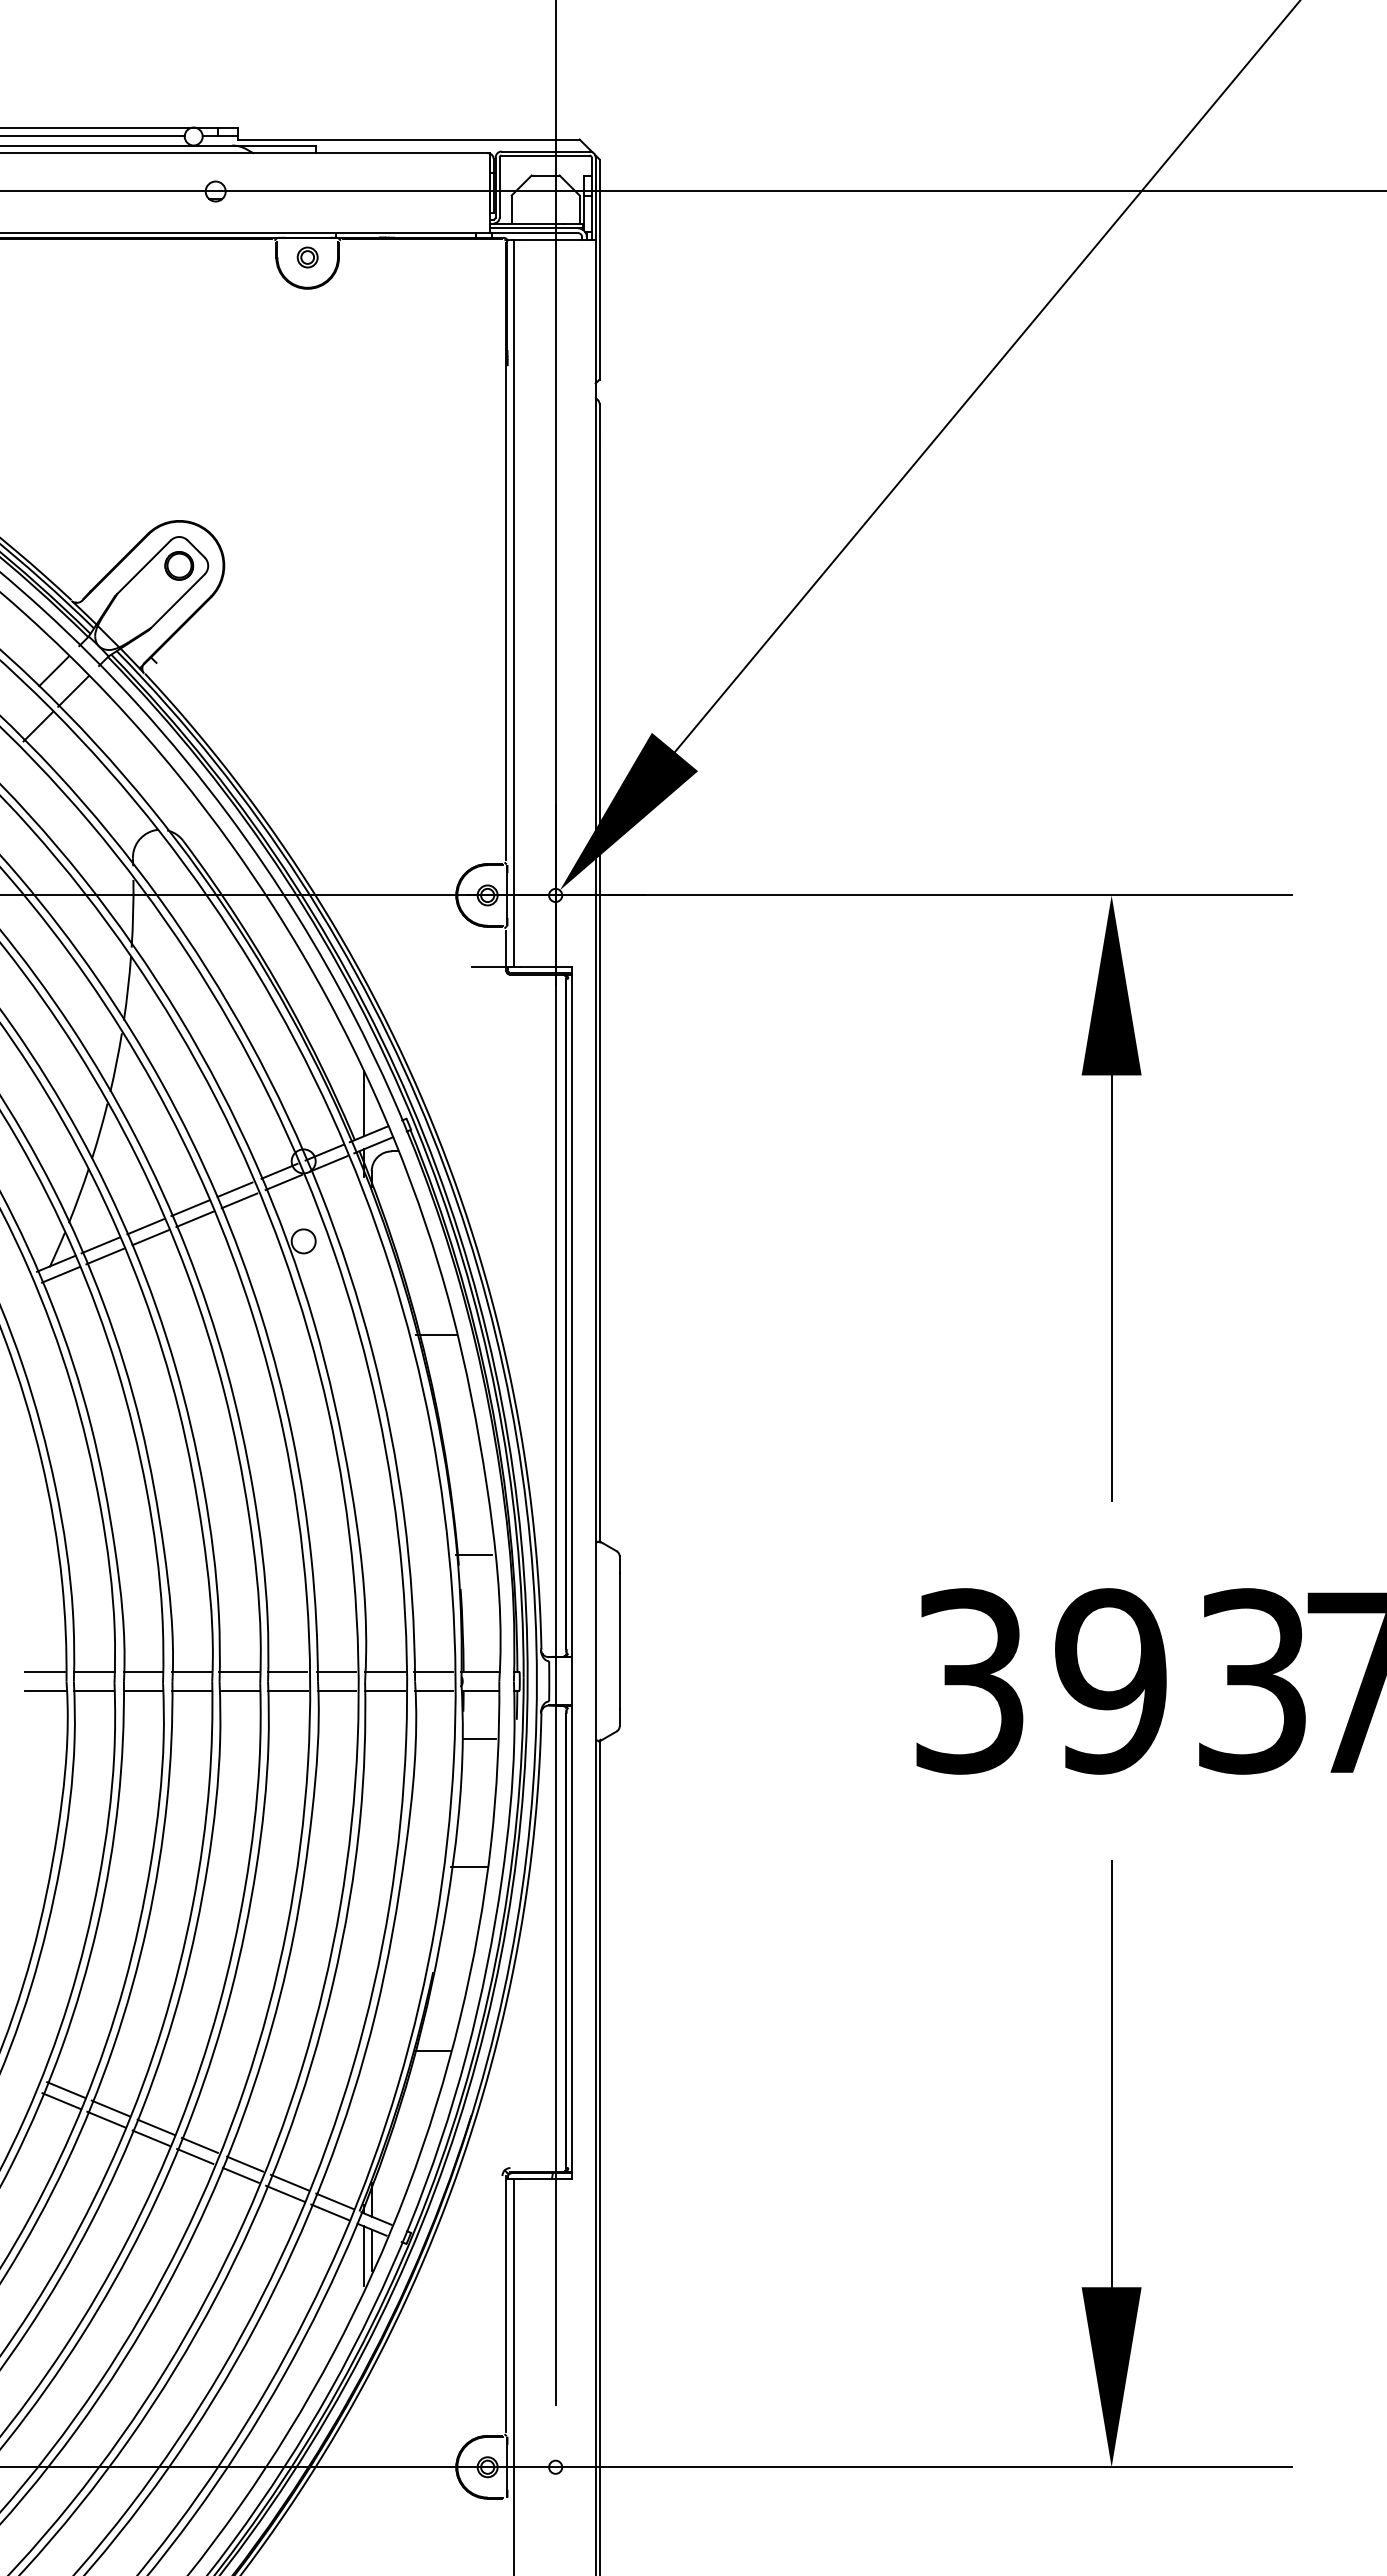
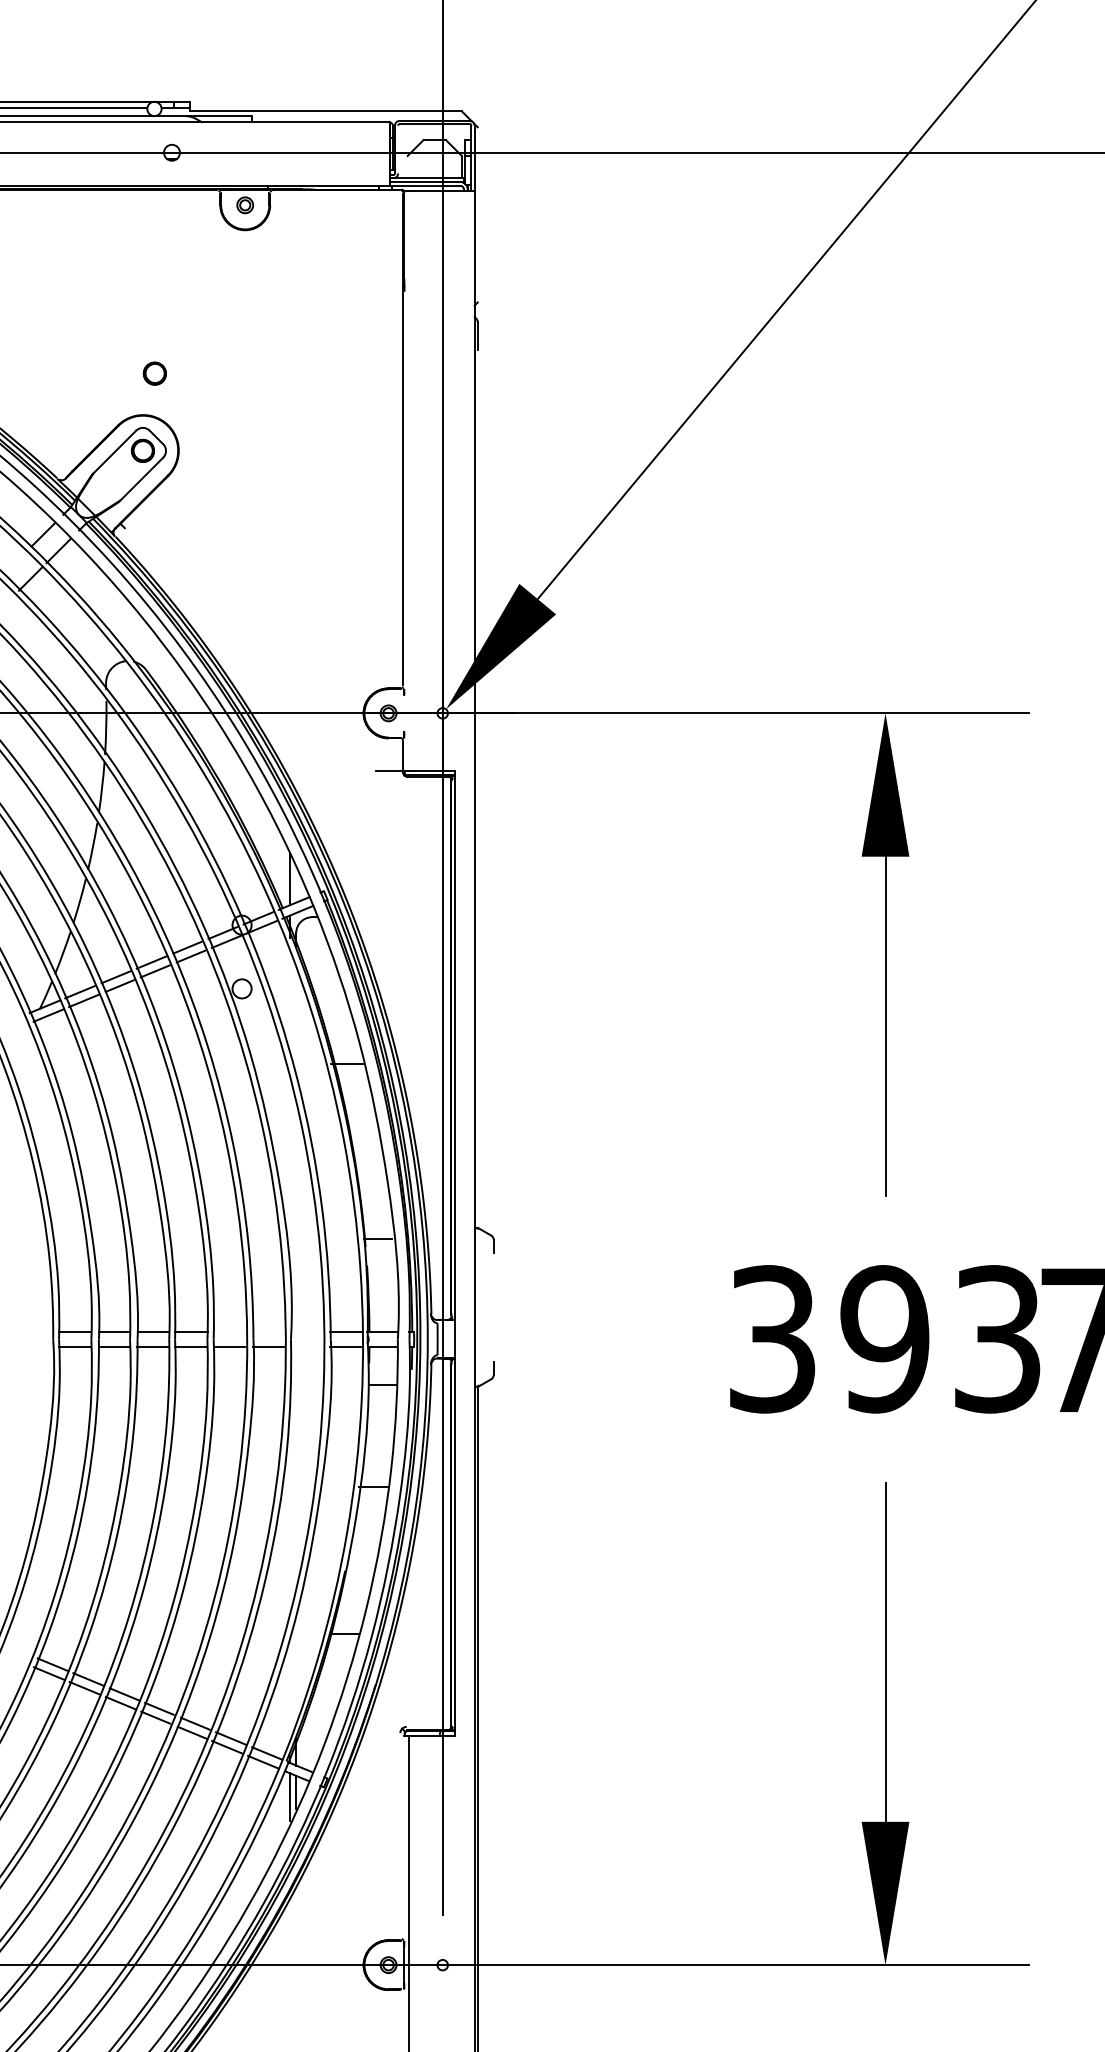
line: (499, 187) -> (397, 149), removed
line: (511, 209) -> (407, 167), removed
line: (599, 269) -> (477, 214), removed
part: (194, 468) -> (155, 373), added
line: (513, 603) -> (409, 480), removed
line: (507, 895) -> (404, 713), removed
line: (599, 990) -> (477, 789), removed
line: (619, 1641) -> (493, 1307), removed
line: (45, 1671) -> (36, 1331), removed
line: (287, 1671) -> (229, 1331), removed
line: (336, 1671) -> (268, 1331), removed
line: (384, 1671) -> (306, 1331), removed
line: (45, 1690) -> (36, 1346), removed
line: (384, 1690) -> (306, 1346), removed
line: (506, 2304) -> (403, 1835), removed

